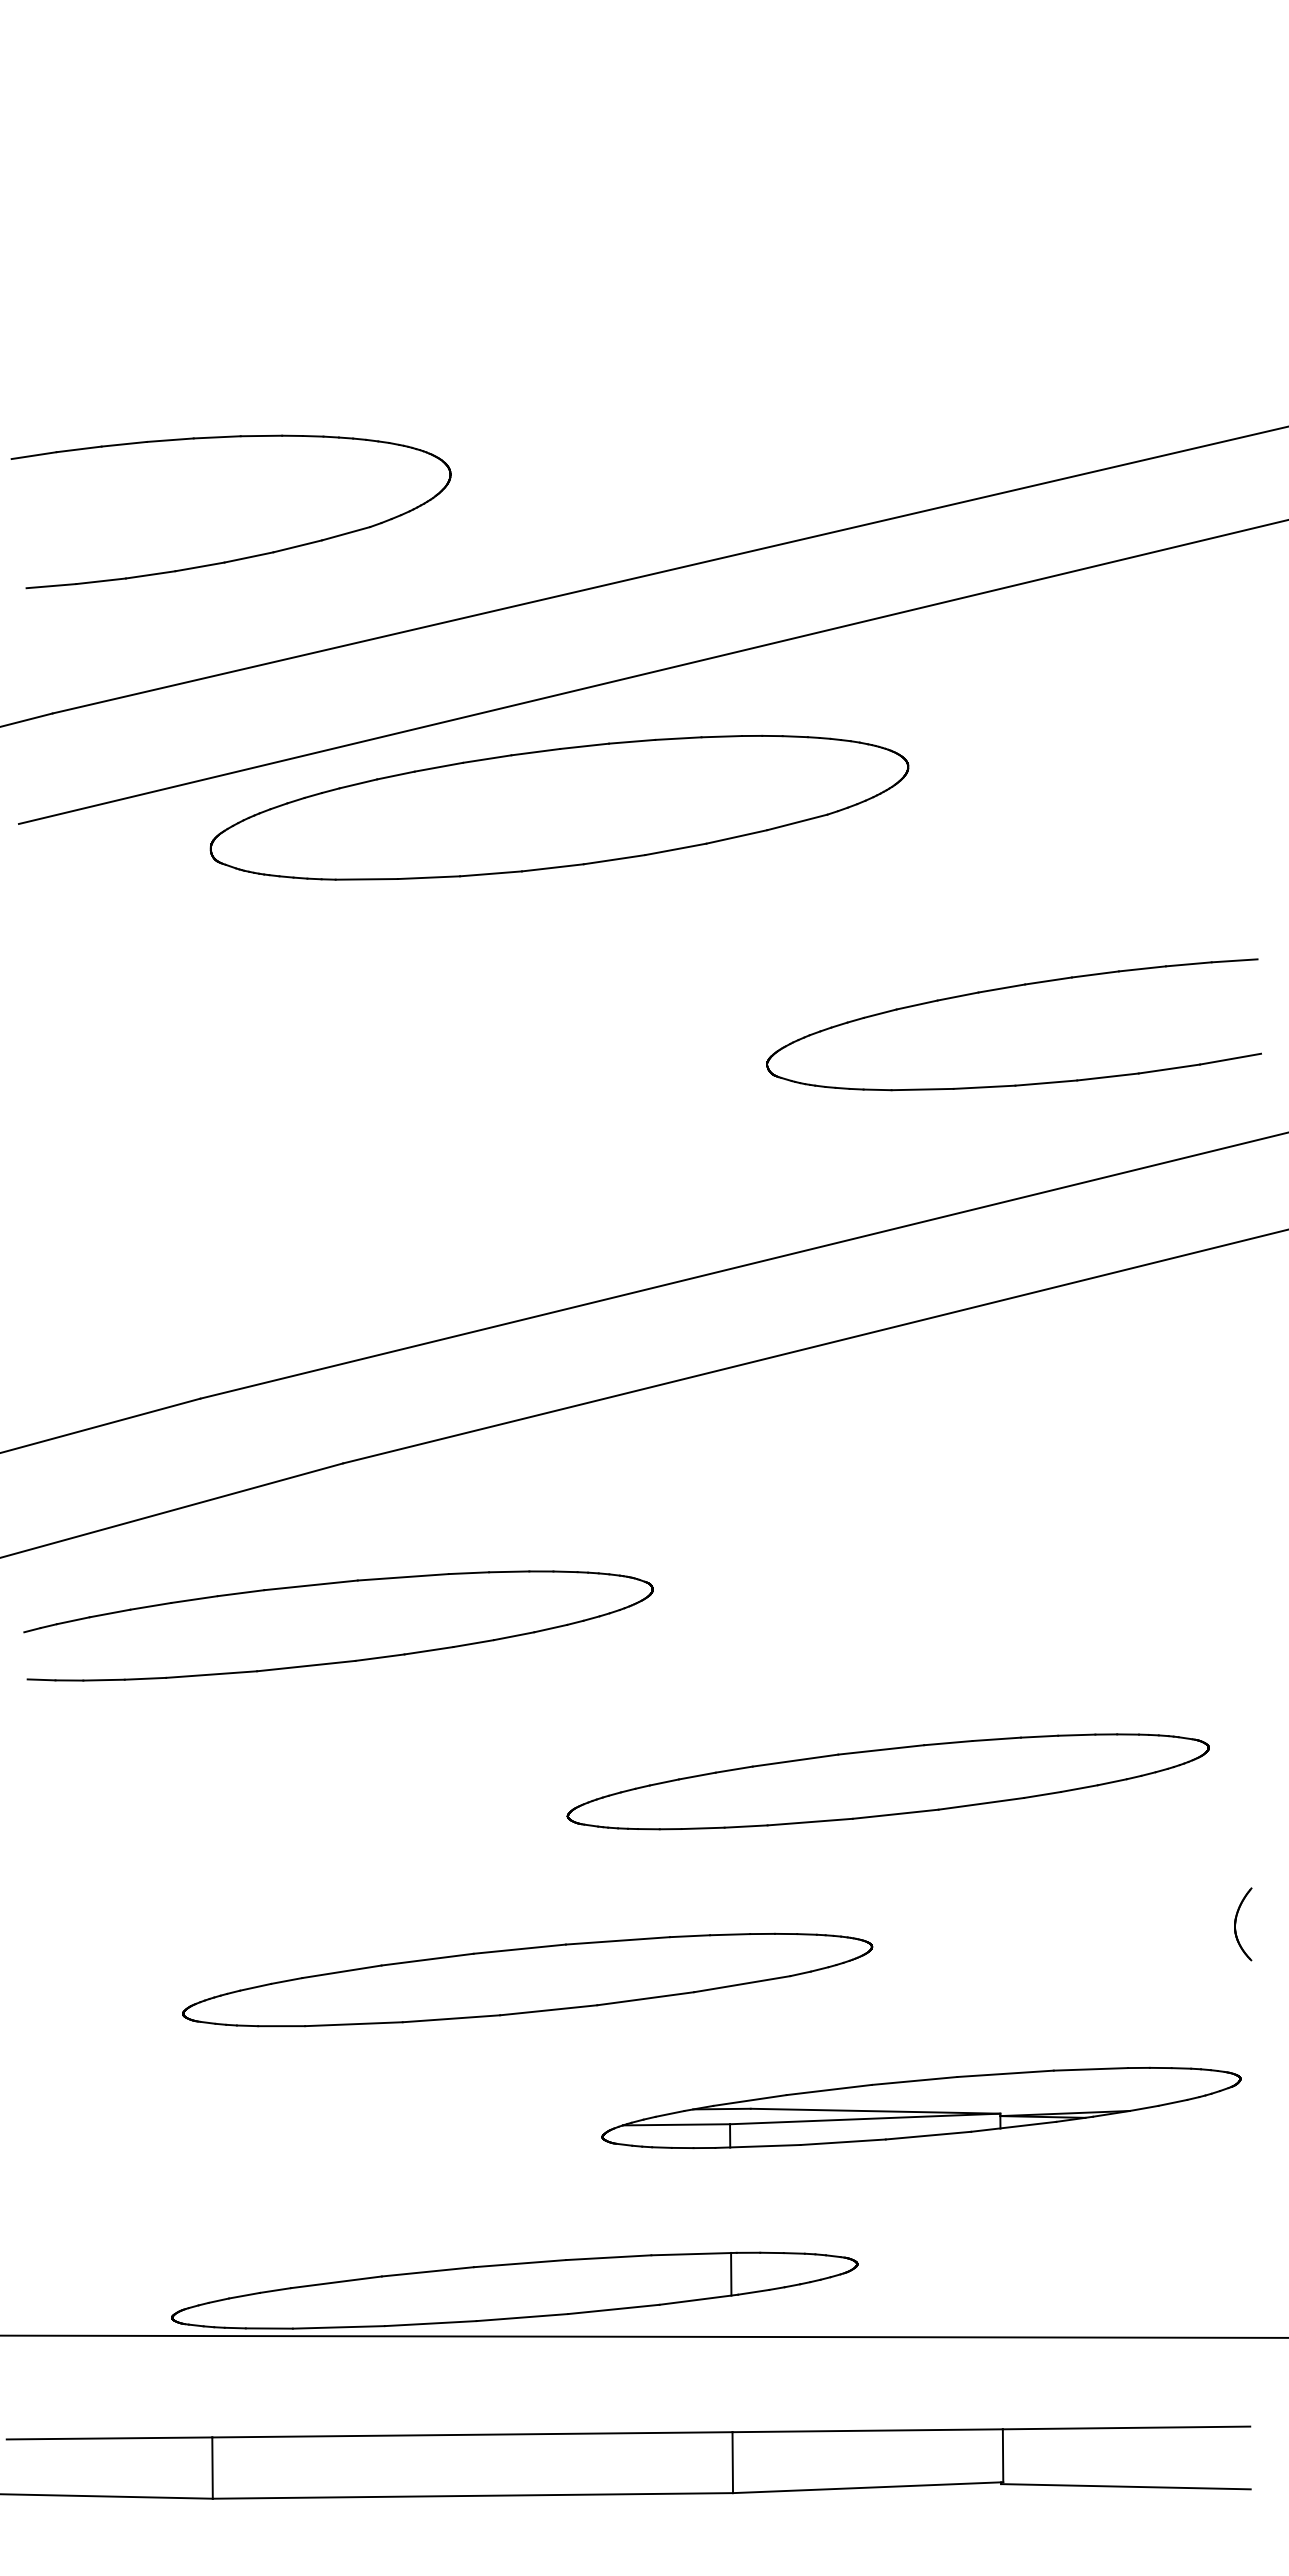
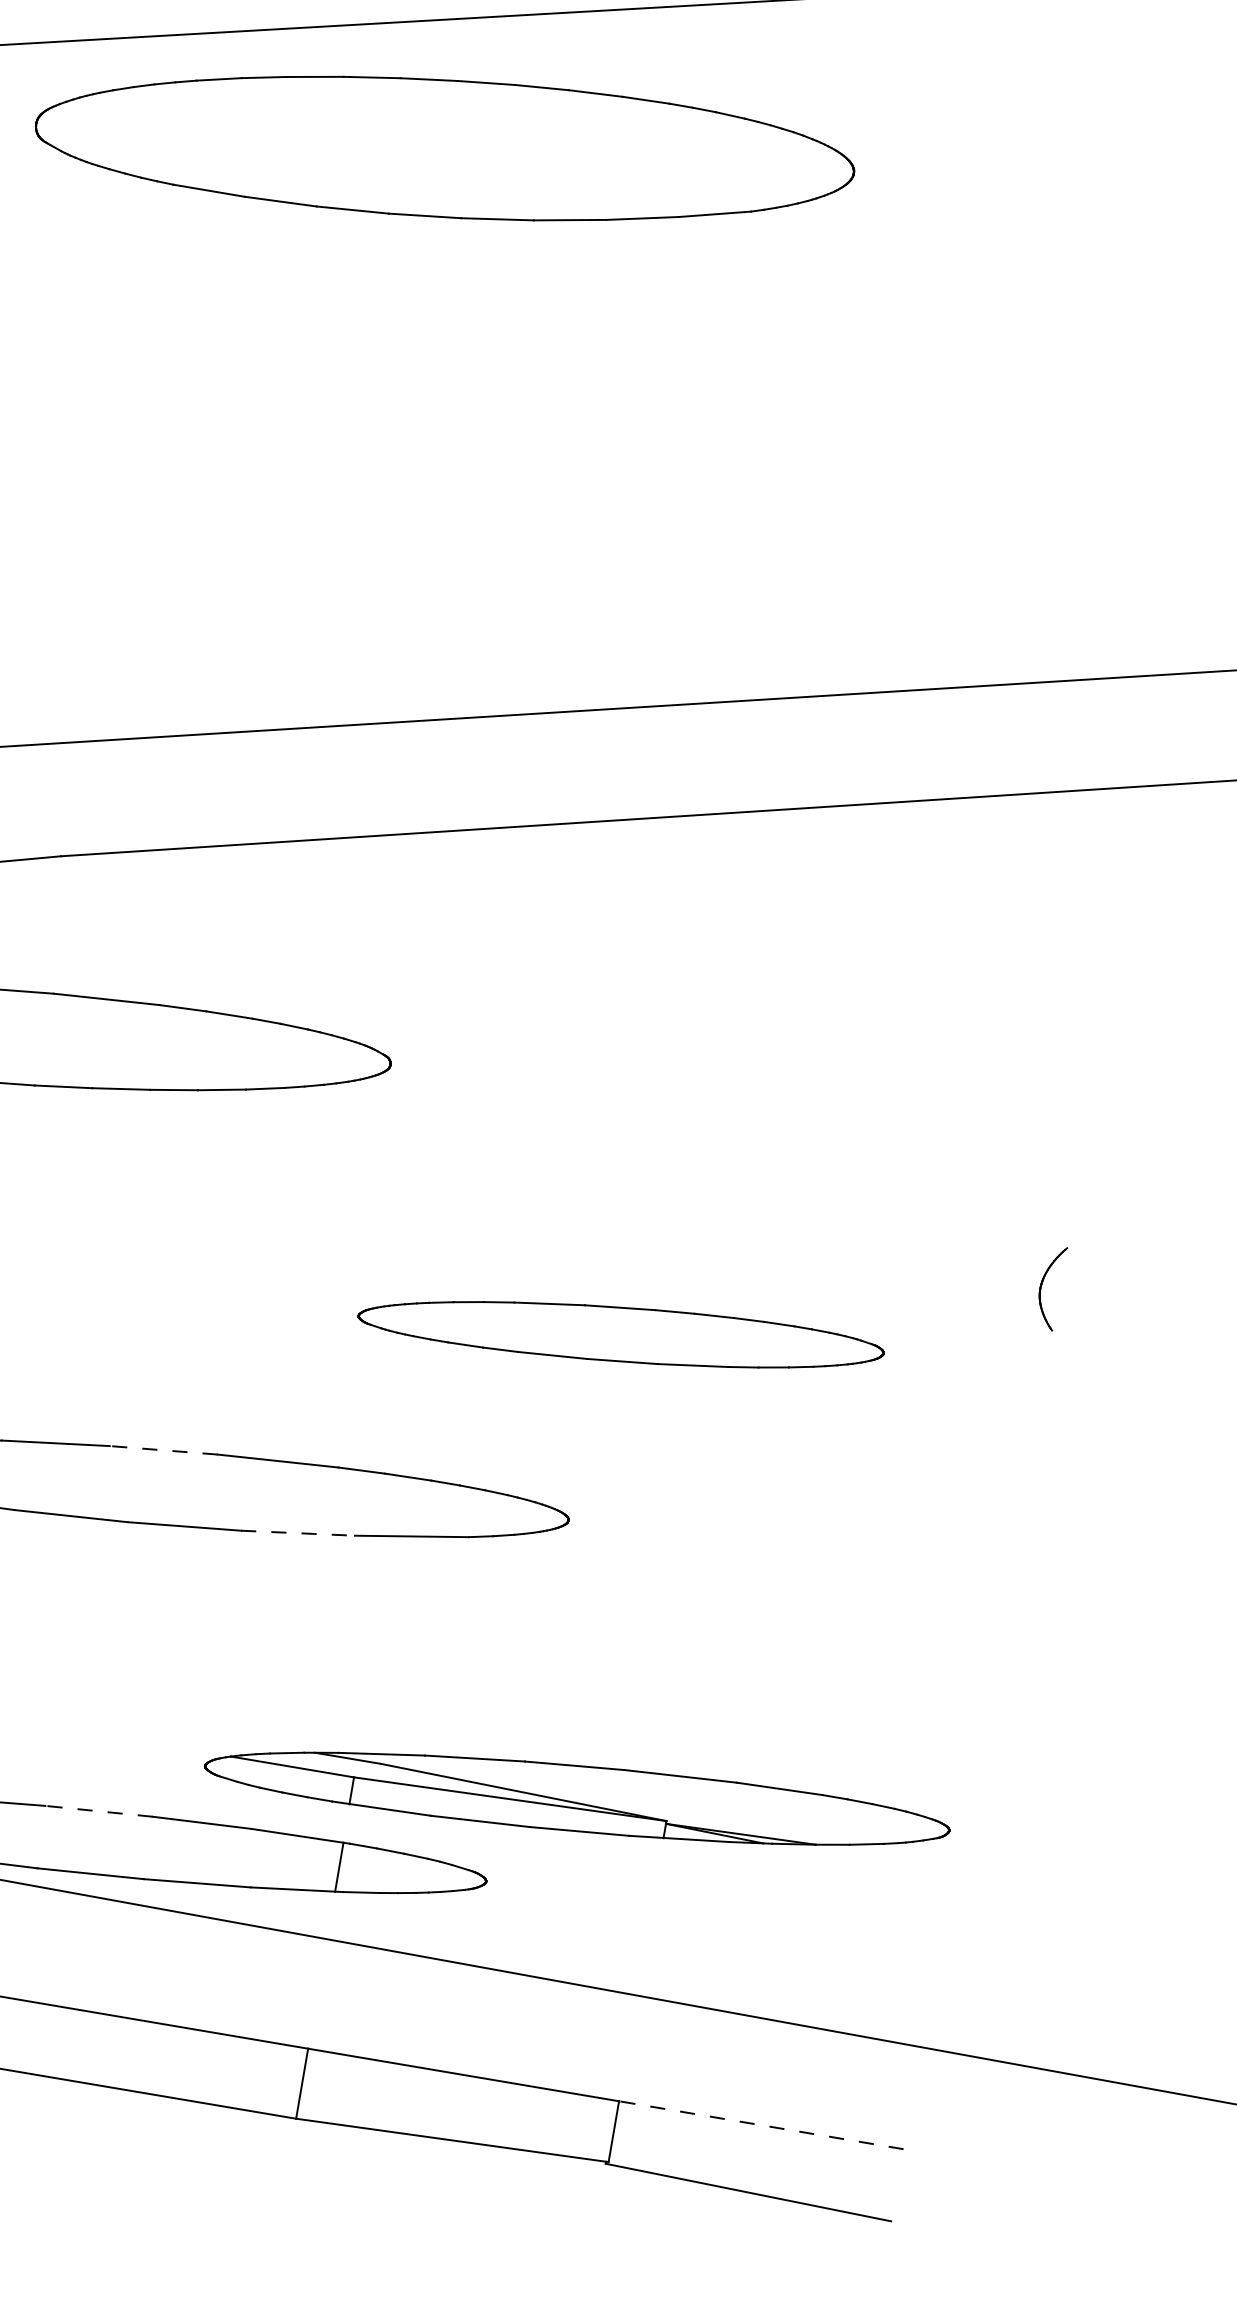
part: (1009, 988) -> (924, 448), removed
part: (887, 1781) -> (620, 1333), size x0.7
part: (1236, 1923) -> (1042, 1285), moved
line: (519, 1949) -> (163, 1450), solid -> dashed
line: (645, 1998) -> (297, 1532), solid -> dashed
part: (921, 2107) -> (577, 1797), moved
line: (519, 2263) -> (98, 1811), solid -> dashed
line: (1126, 2427) -> (761, 2124), solid -> dashed

